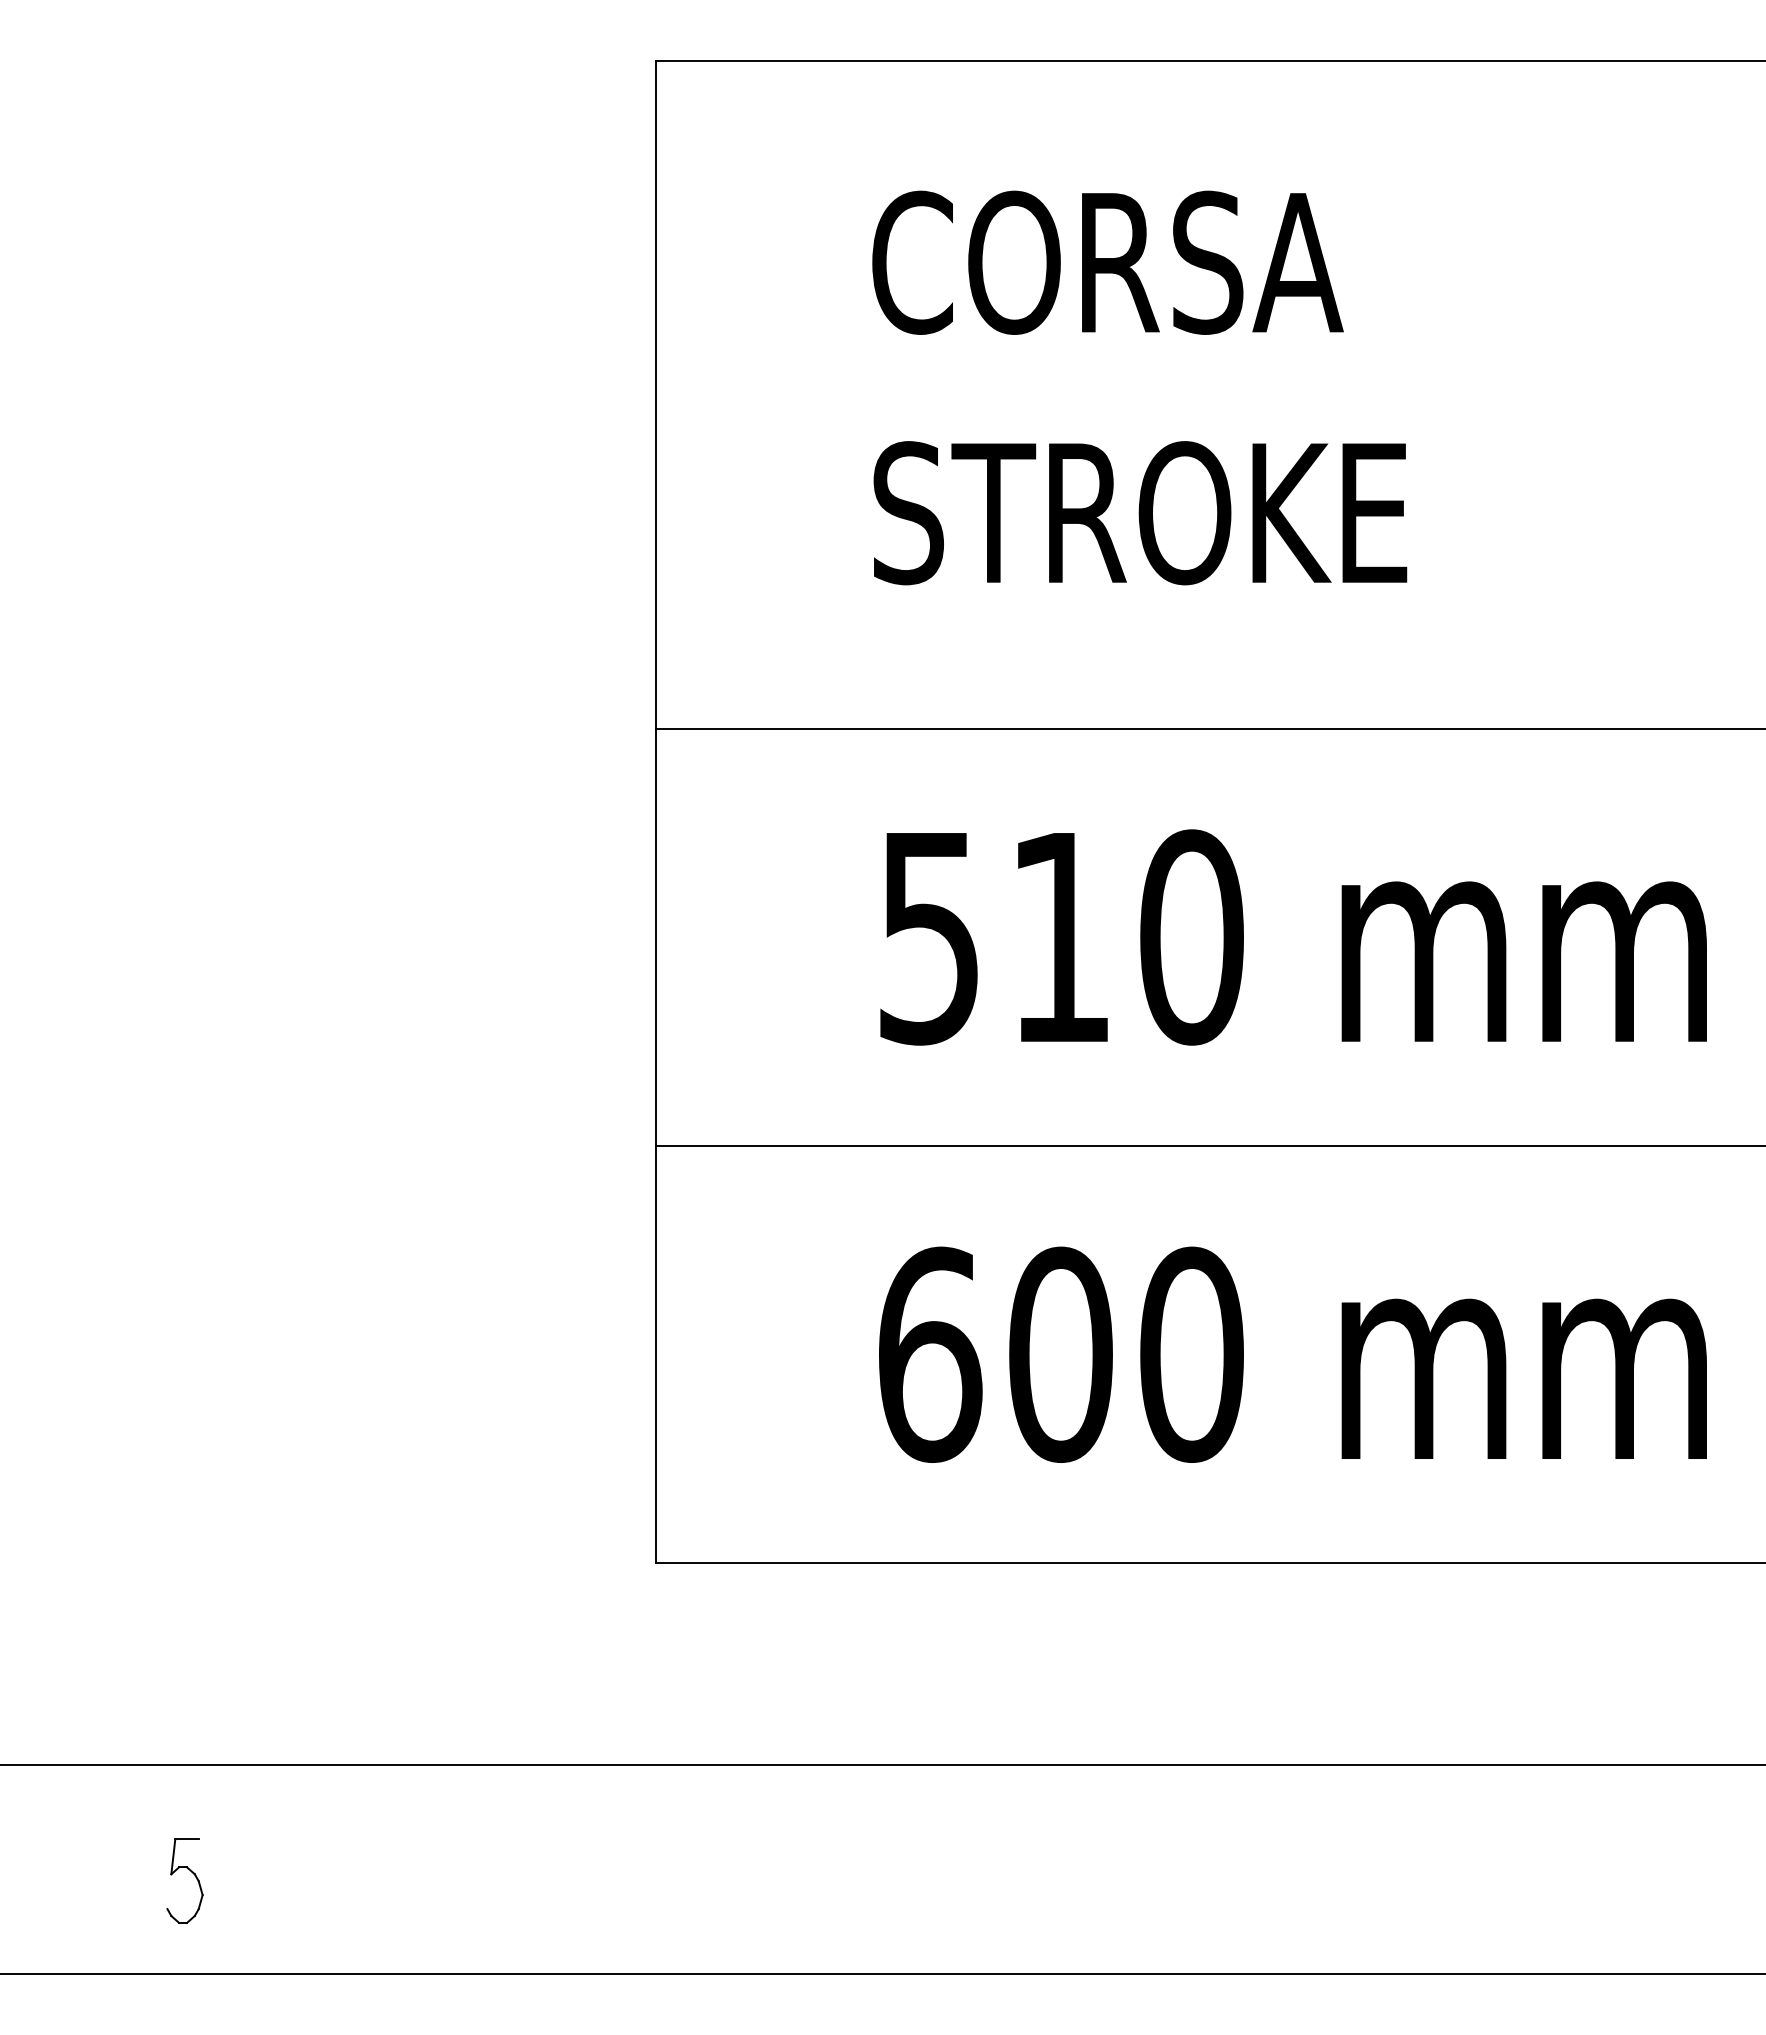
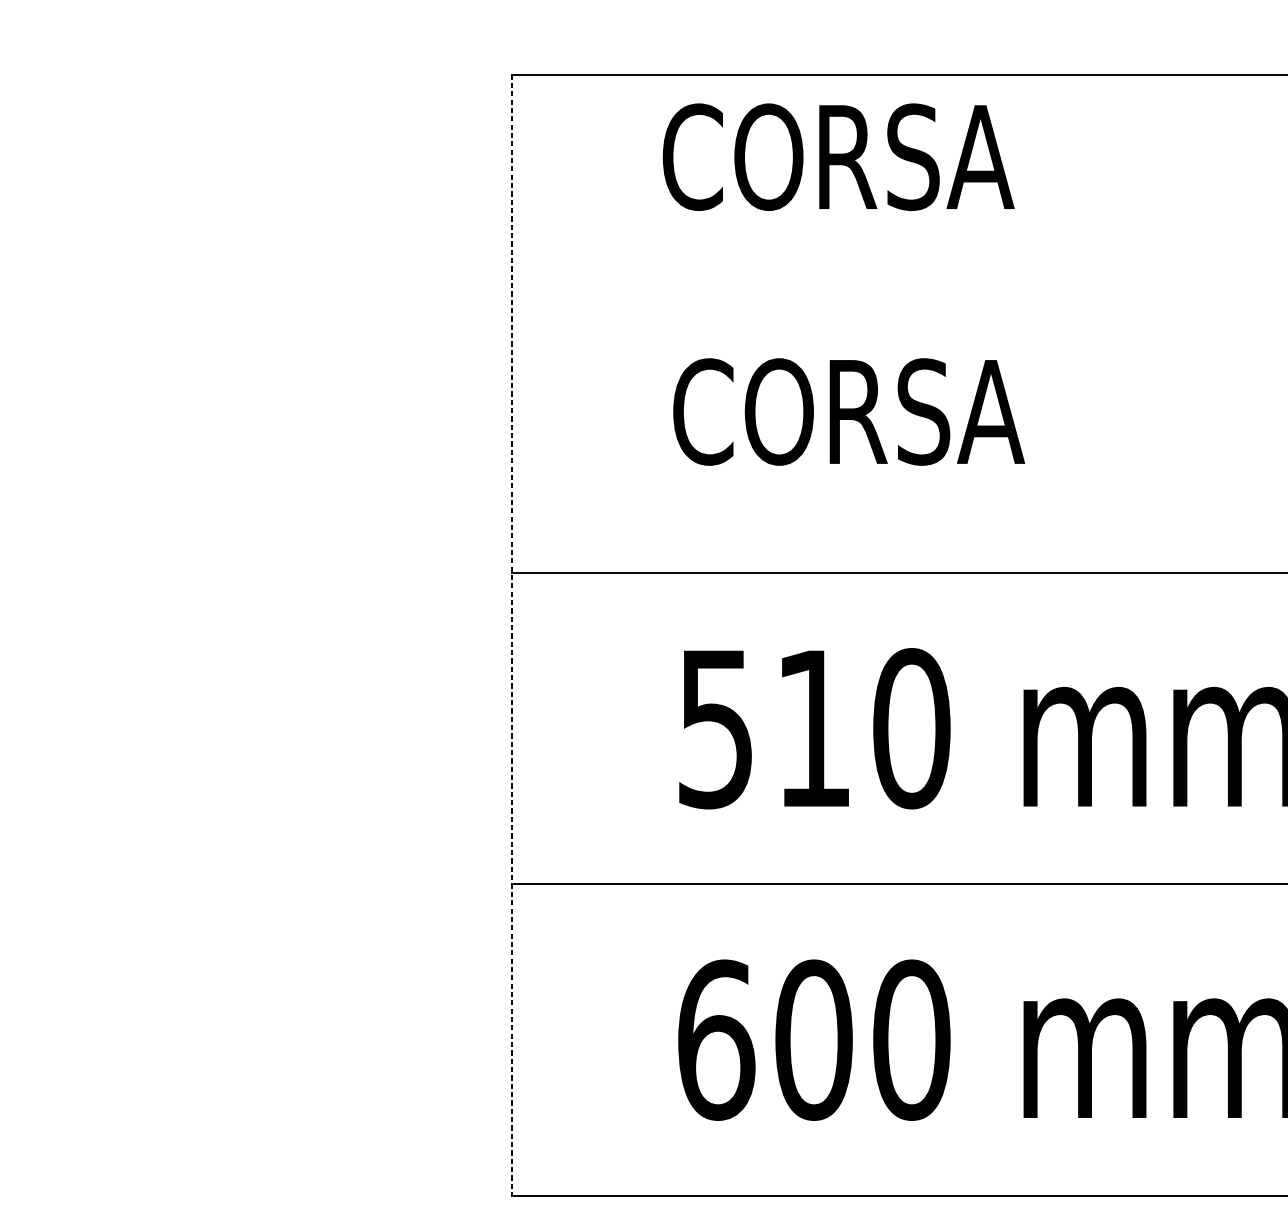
text: (1107, 262) -> (838, 156), moved
text: (1139, 513) -> (872, 412), STROKE -> CORSA
line: (655, 812) -> (511, 635), solid -> dashed

